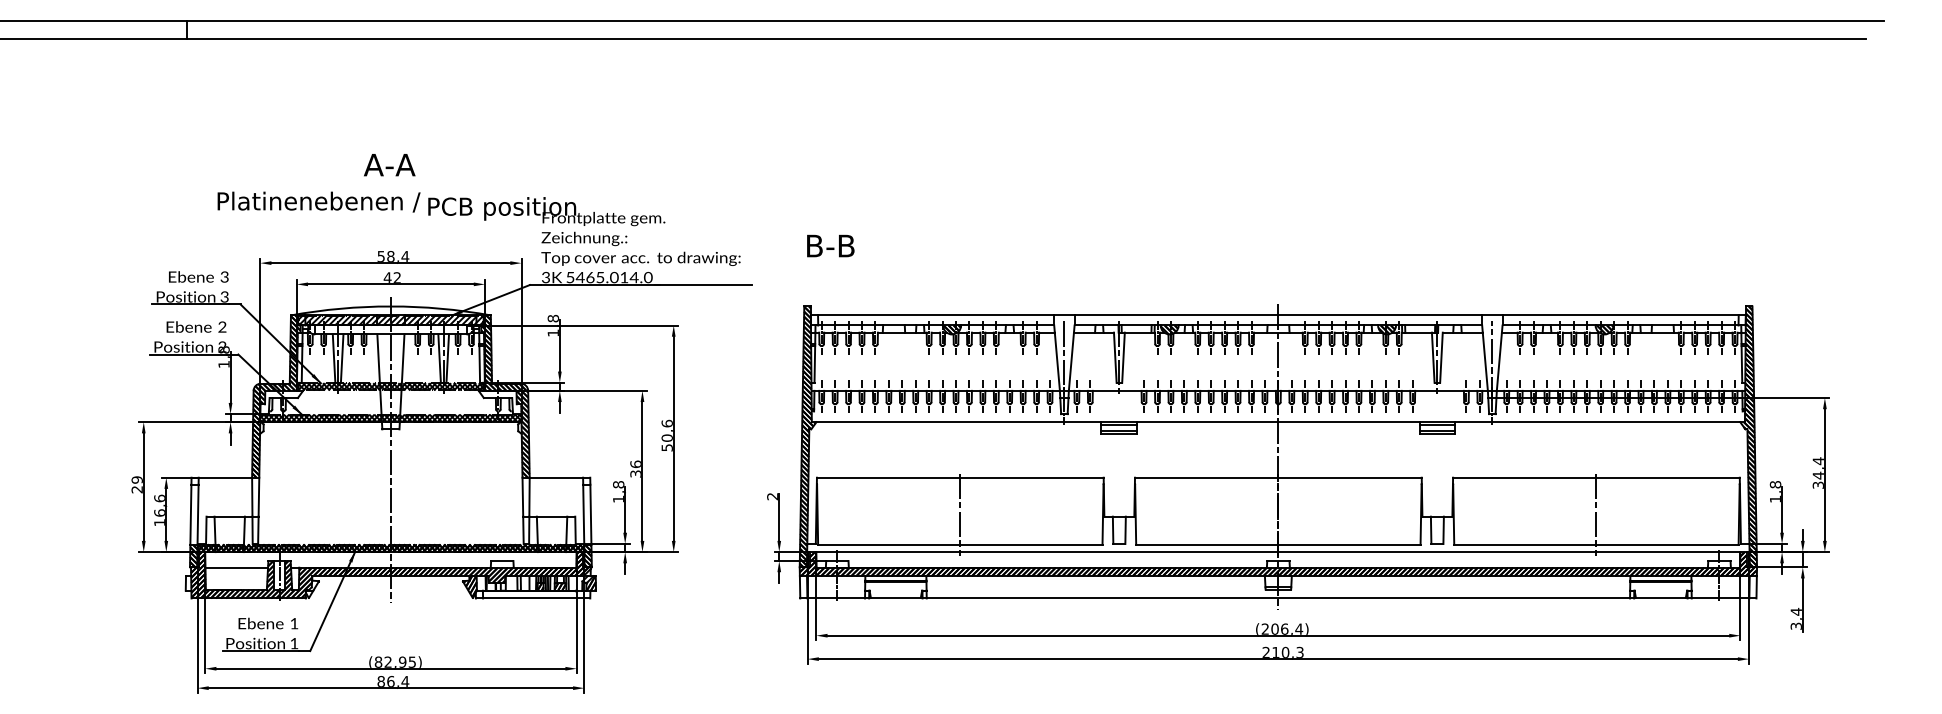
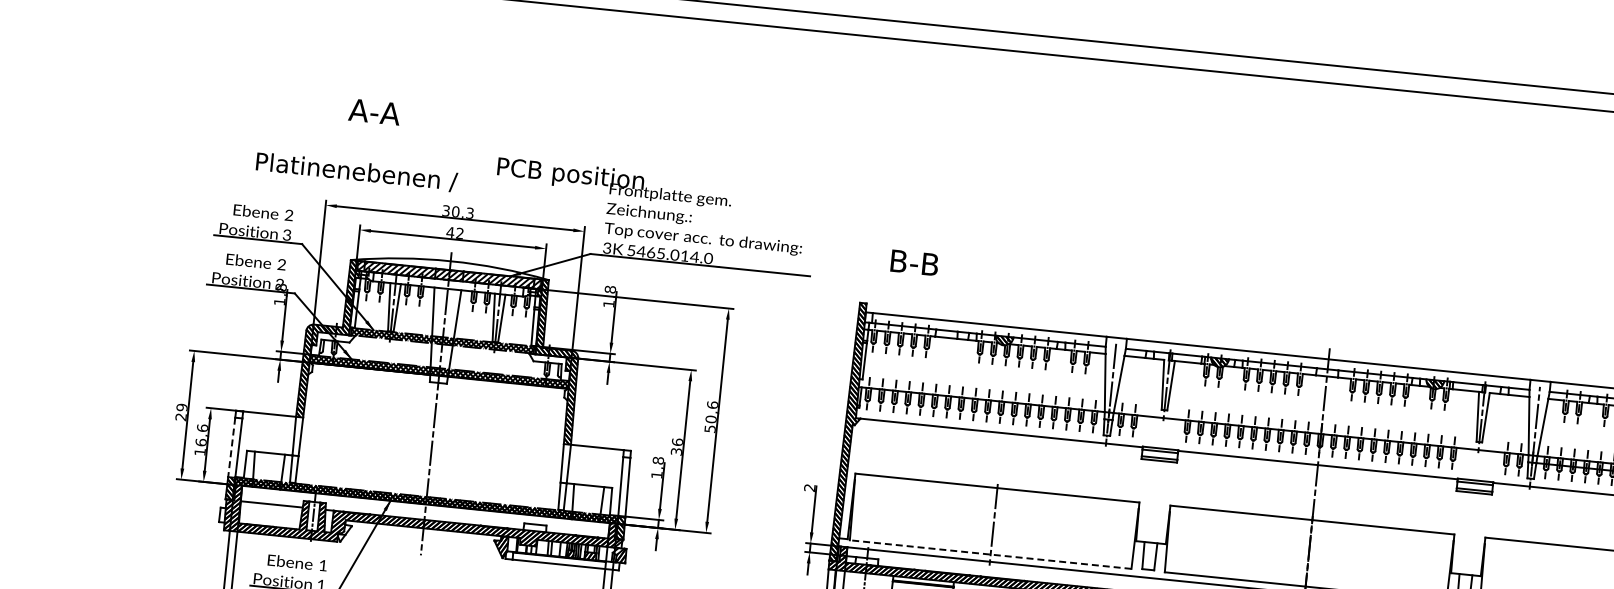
text: (389, 165) -> (374, 112), moved
text: (318, 201) -> (356, 171), moved
text: (830, 245) -> (914, 262), moved
text: (393, 255) -> (458, 211), 58,4 -> 30,3
text: (224, 278) -> (288, 216), 3 -> 2
line: (190, 515) -> (231, 448), solid -> dashed
line: (959, 544) -> (989, 554), solid -> dashed

